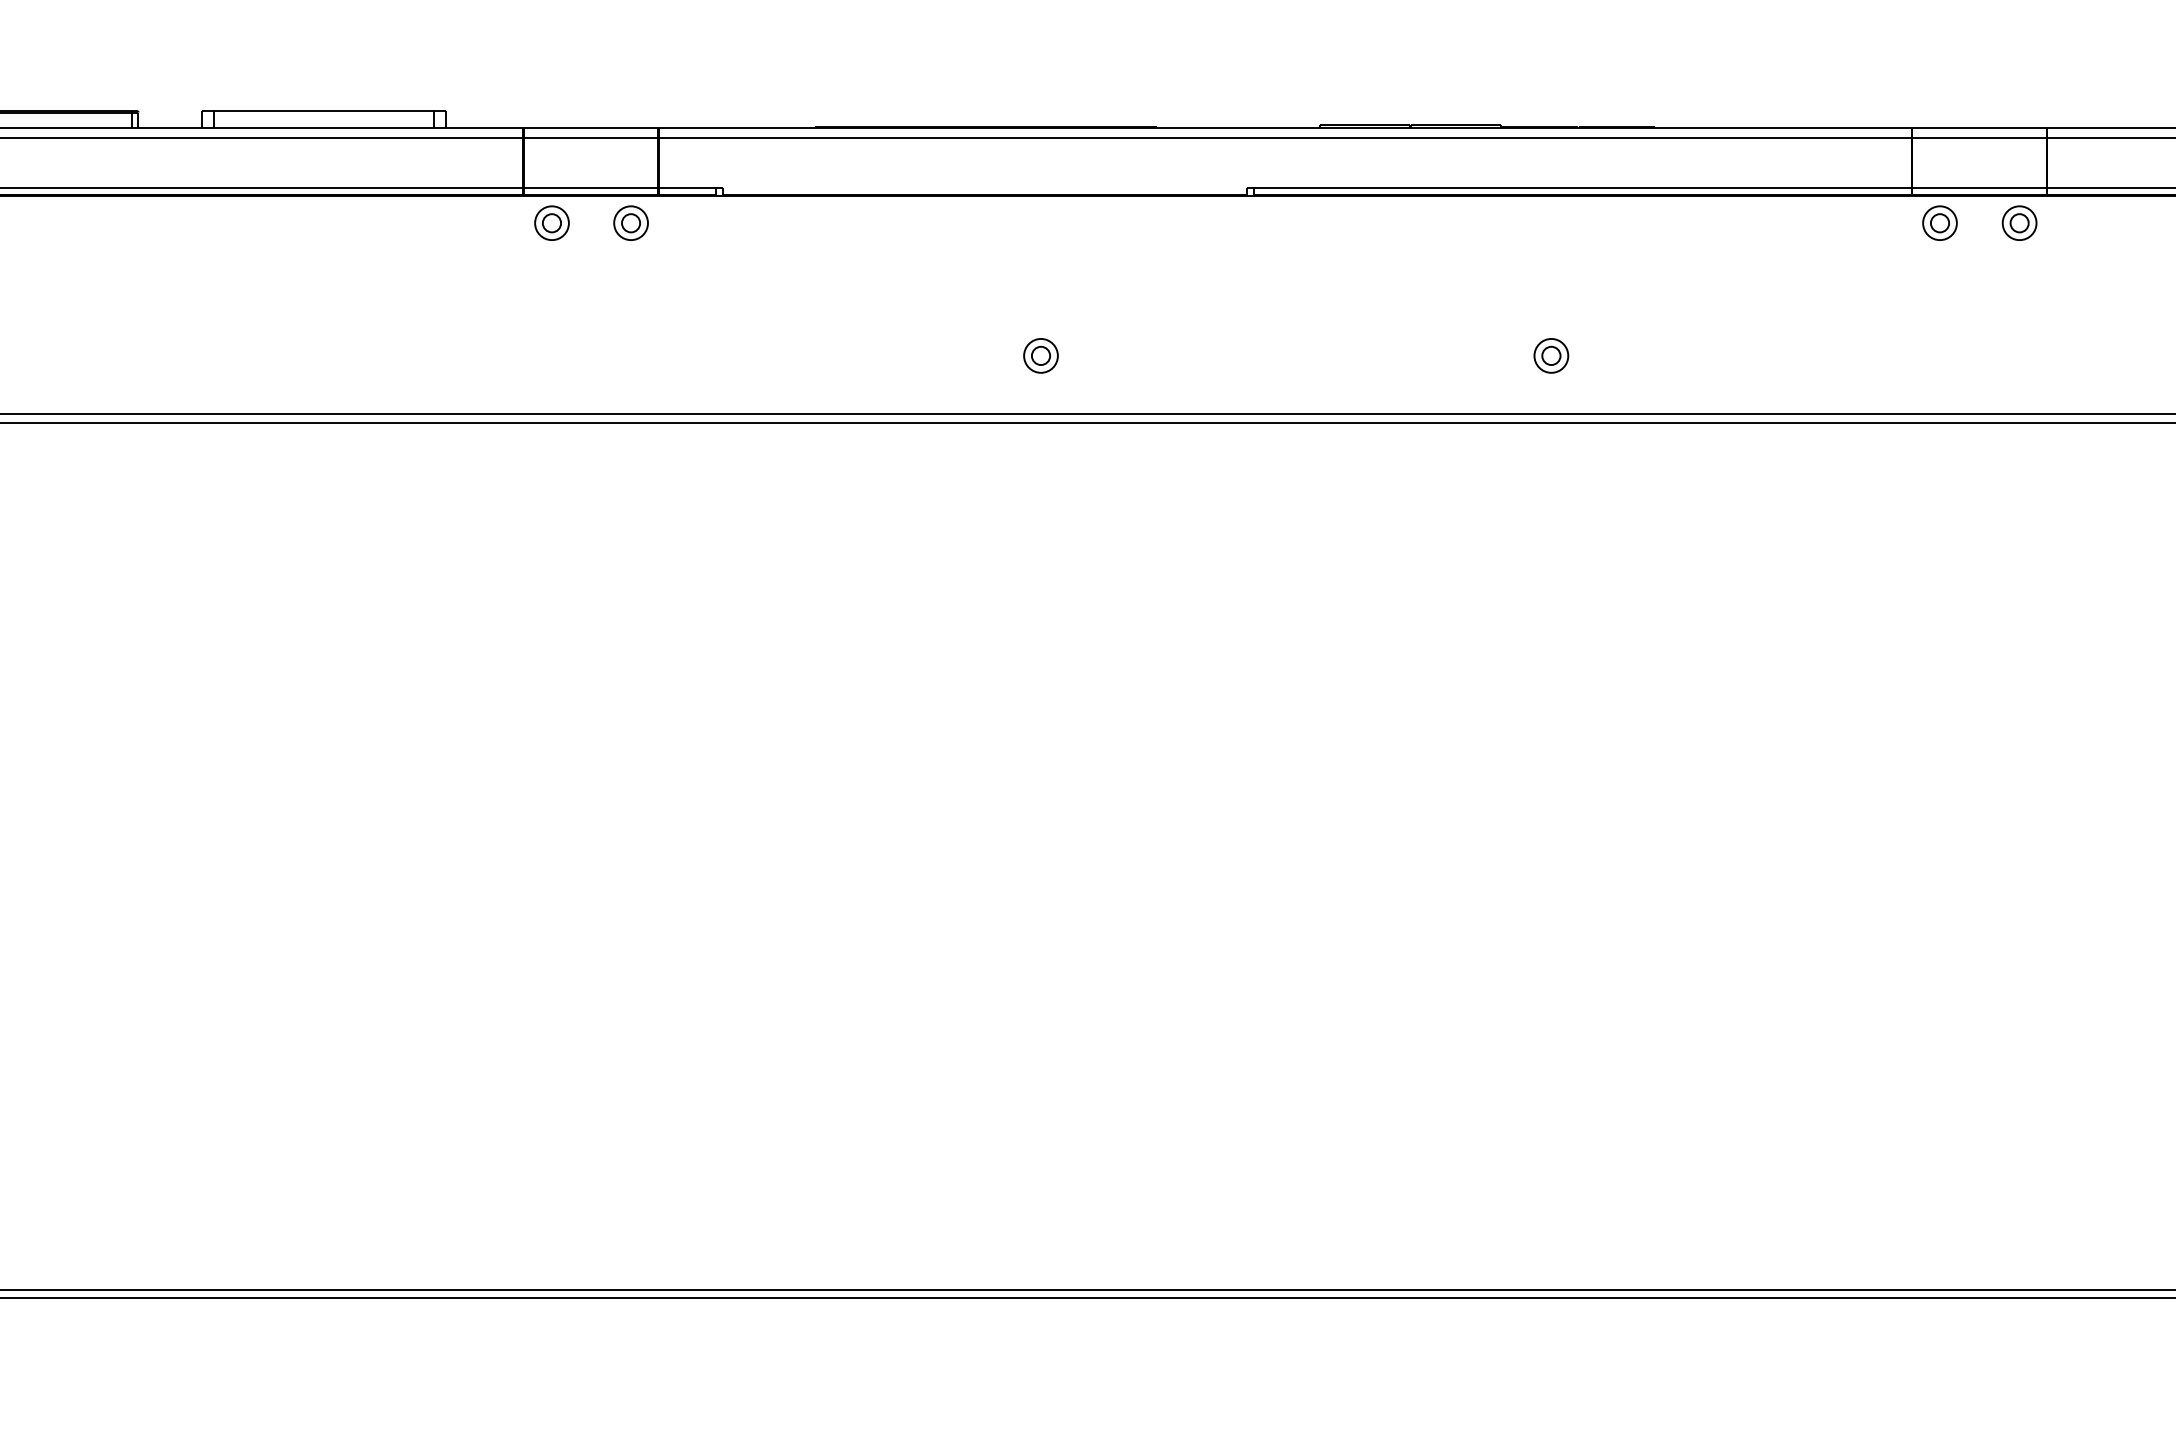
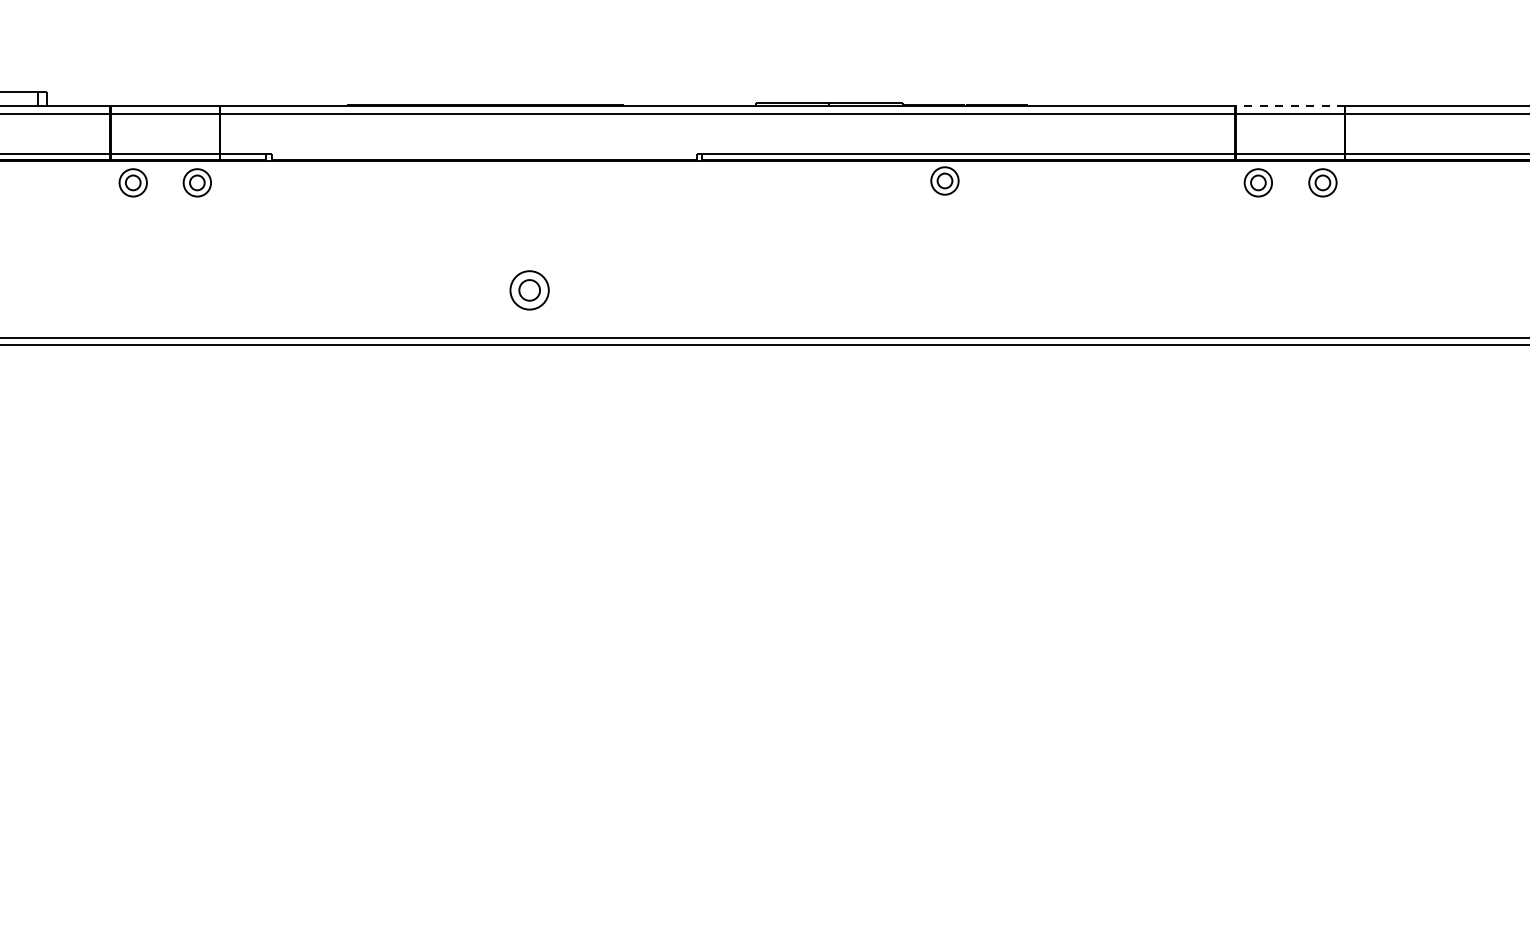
line: (1979, 128) -> (1290, 106), solid -> dashed
part: (1040, 355) -> (529, 290), size x1.4
part: (1551, 355) -> (945, 180), moved

